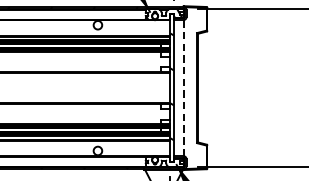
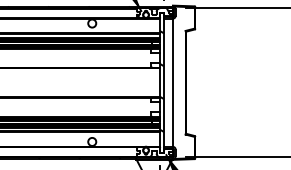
line: (183, 87) -> (172, 82), dashed -> solid

